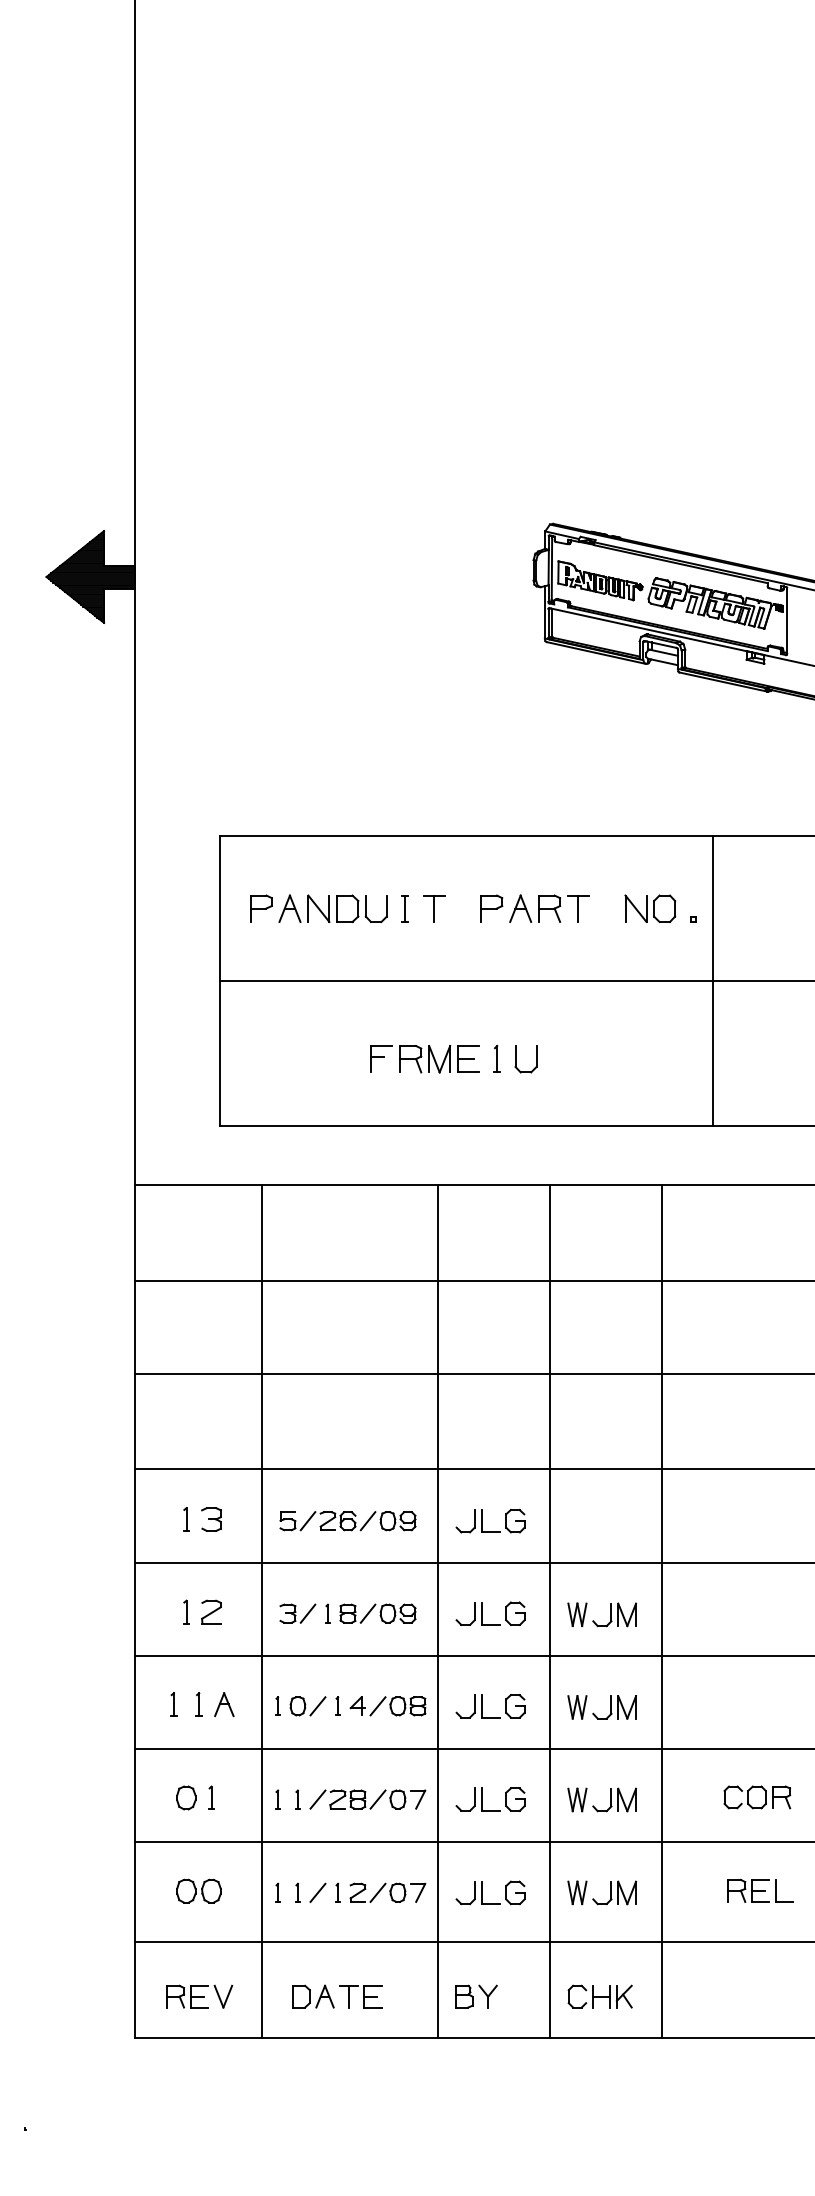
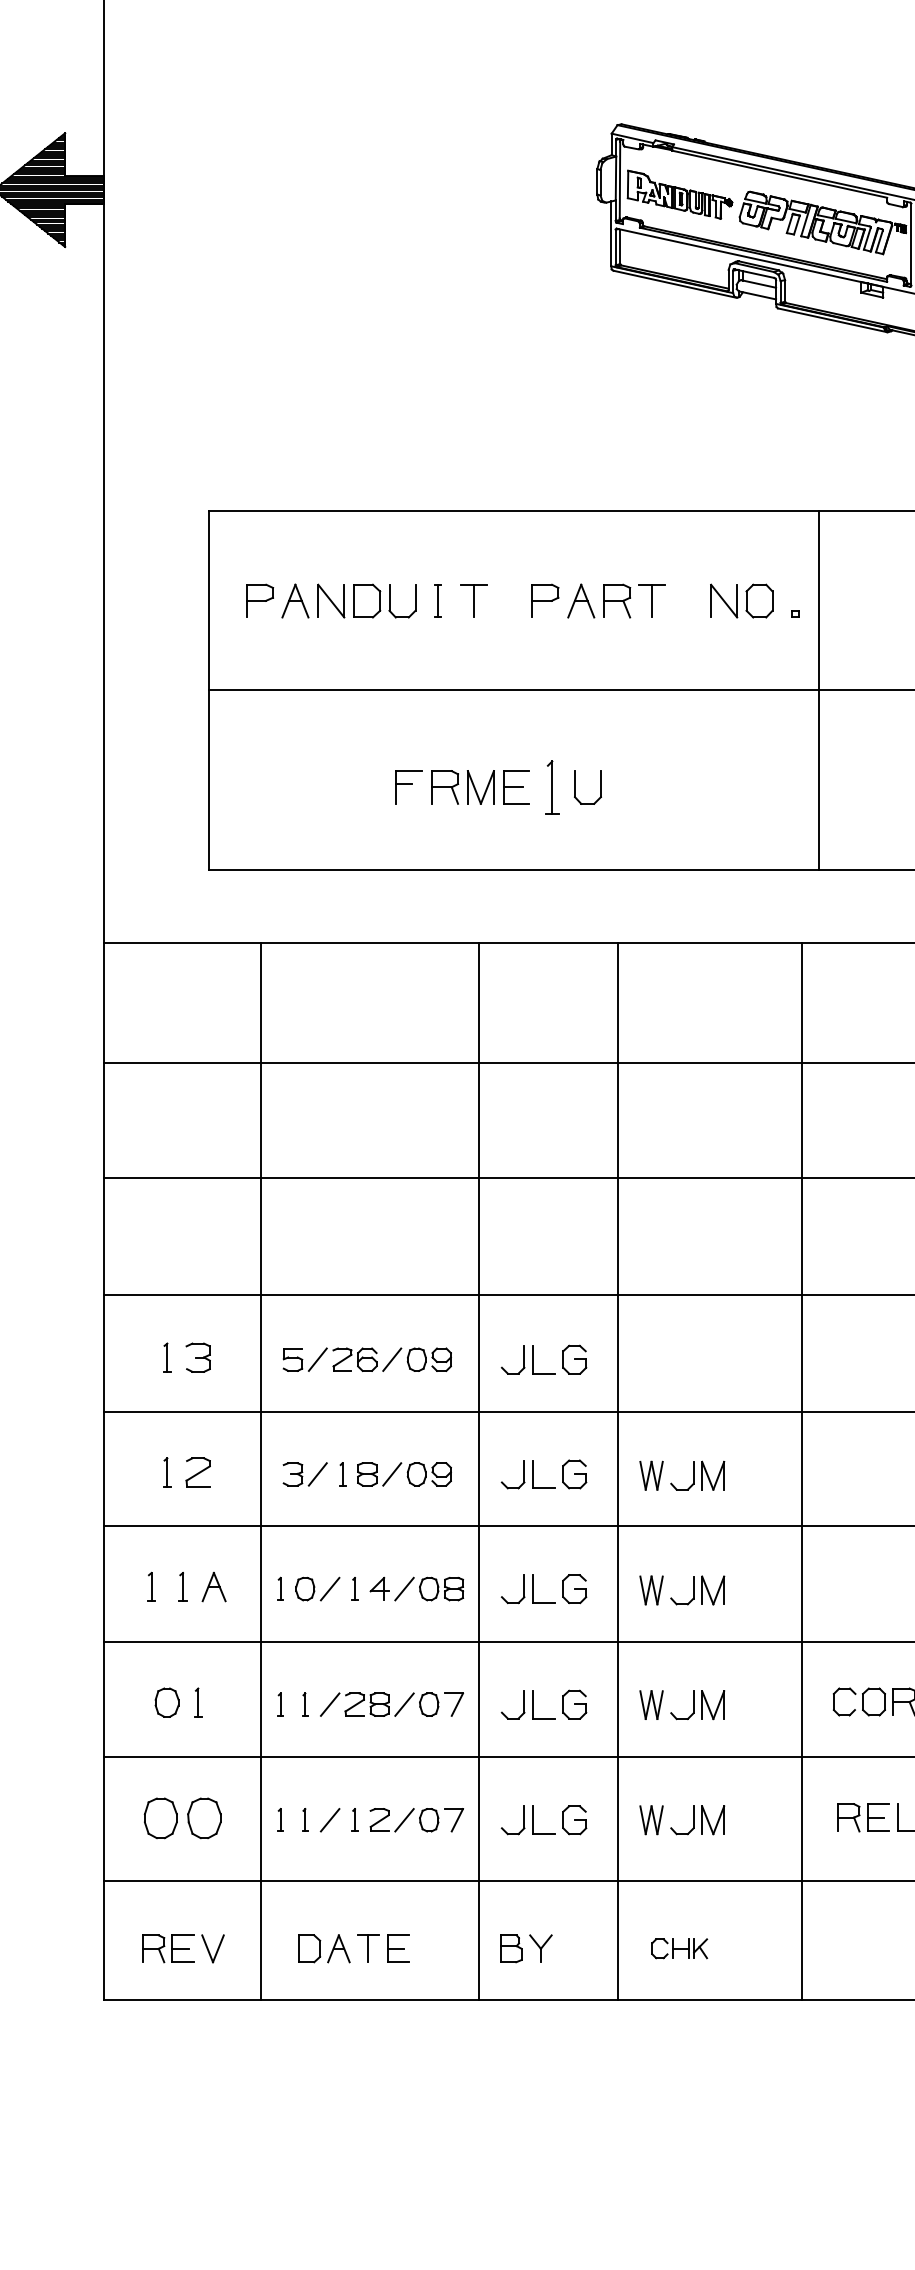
part: (496, 1058) -> (551, 786), size x1.6
line: (661, 1611) -> (801, 1471), moved
part: (198, 1890) -> (182, 1817), size x1.4
part: (599, 1996) -> (678, 1948), size x0.7

